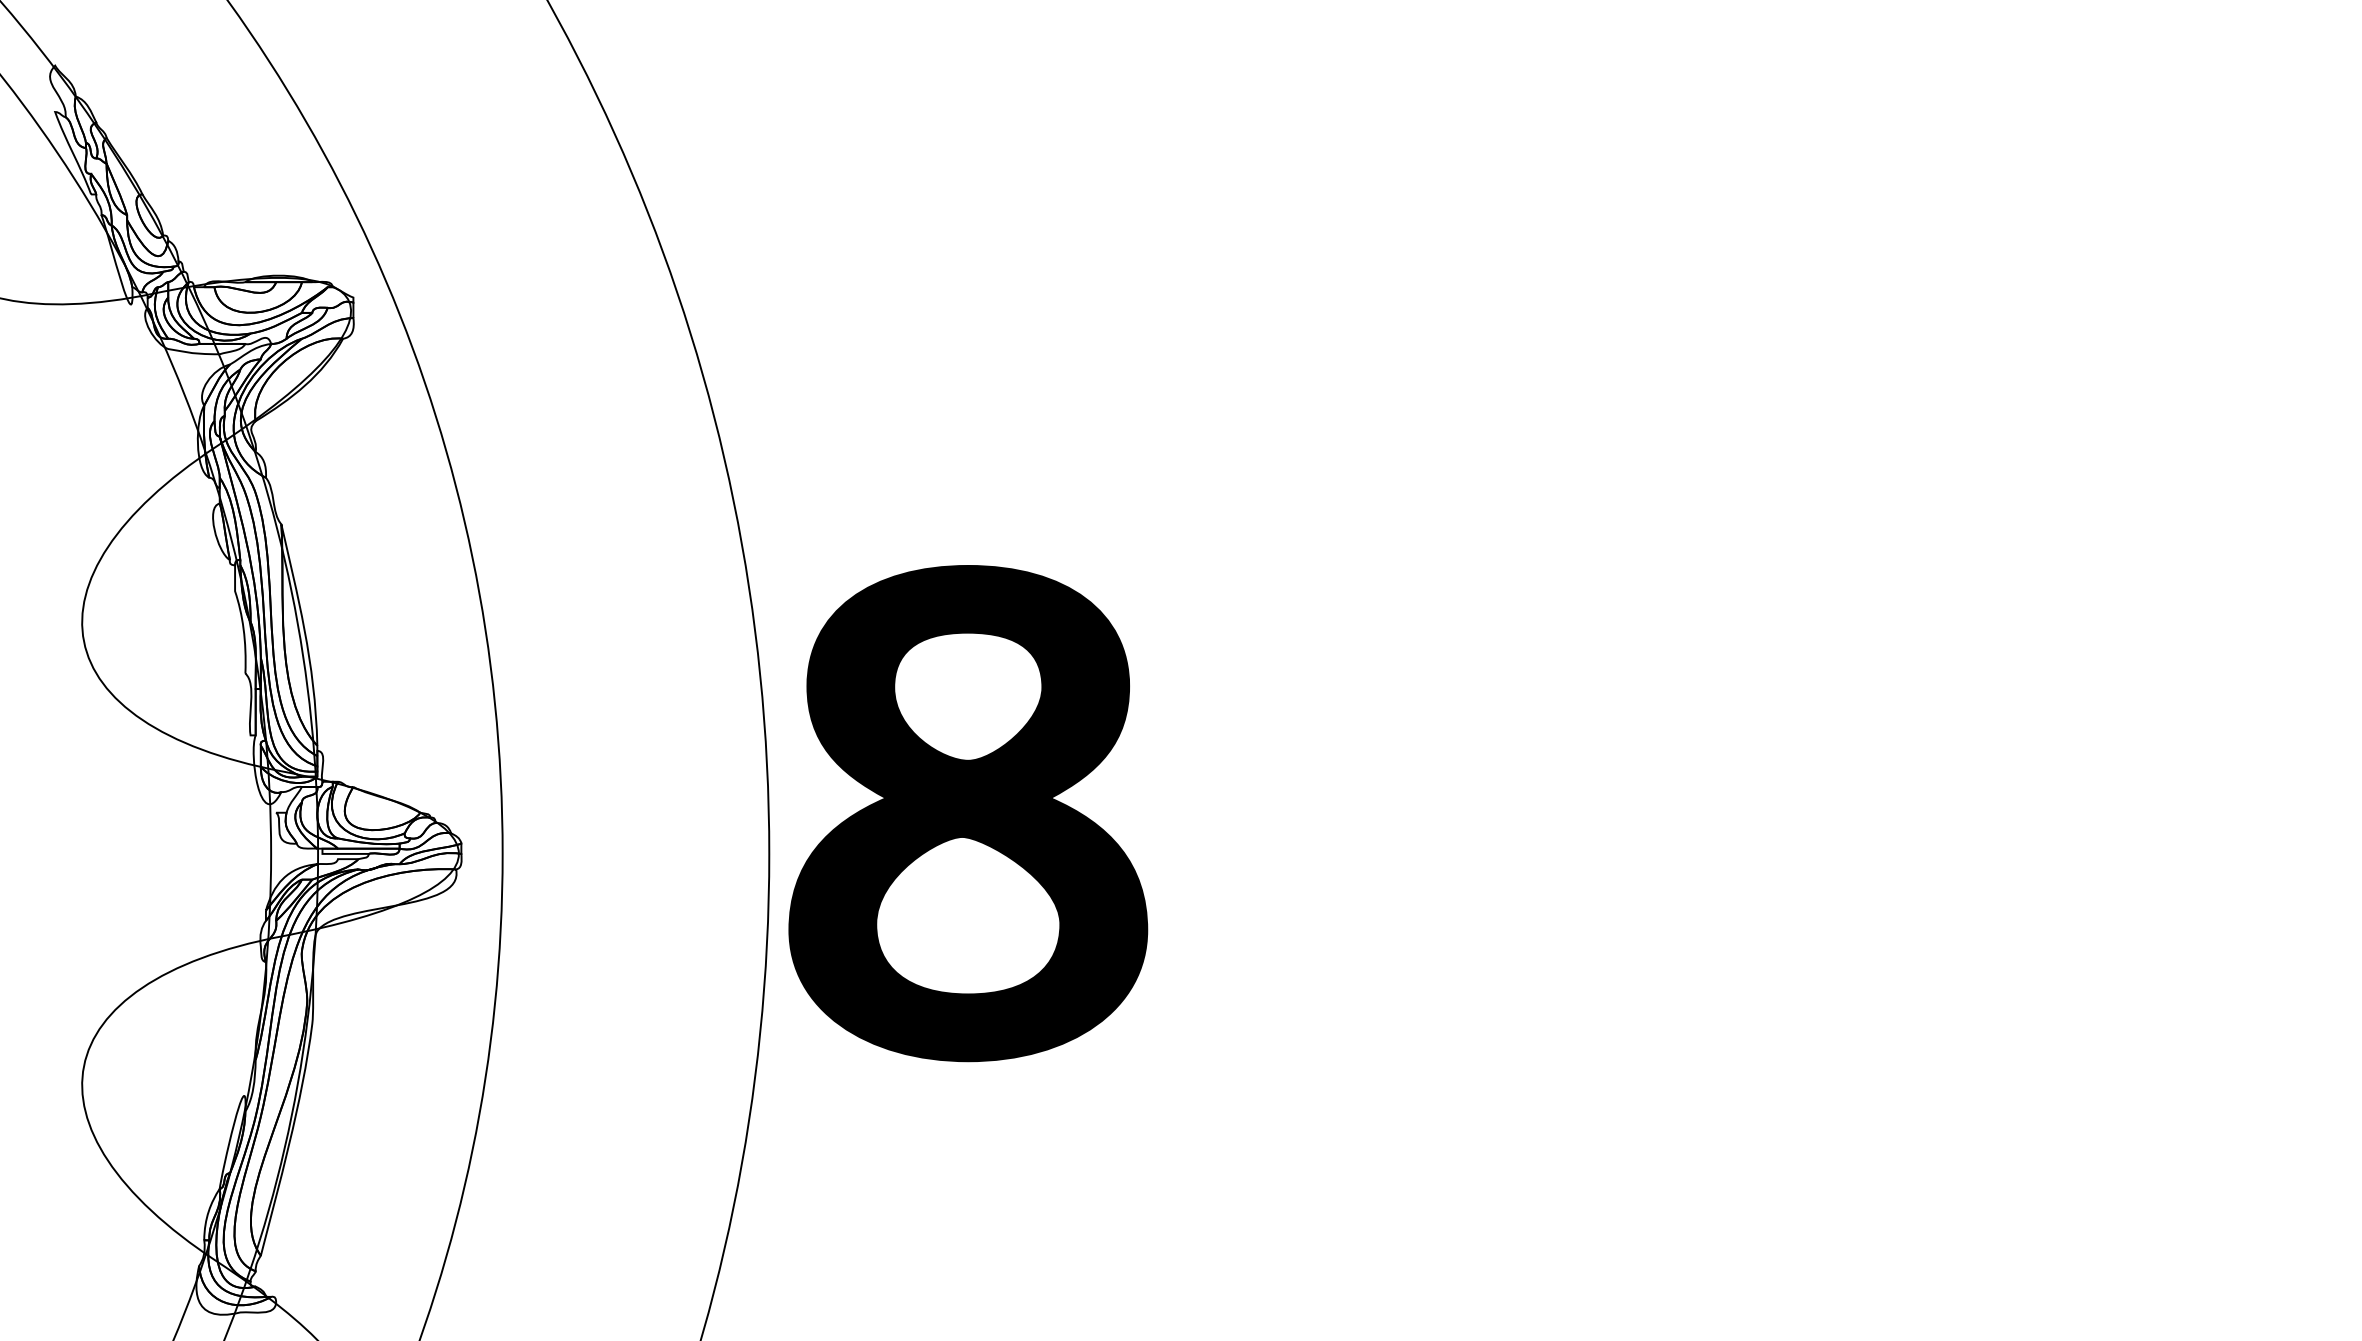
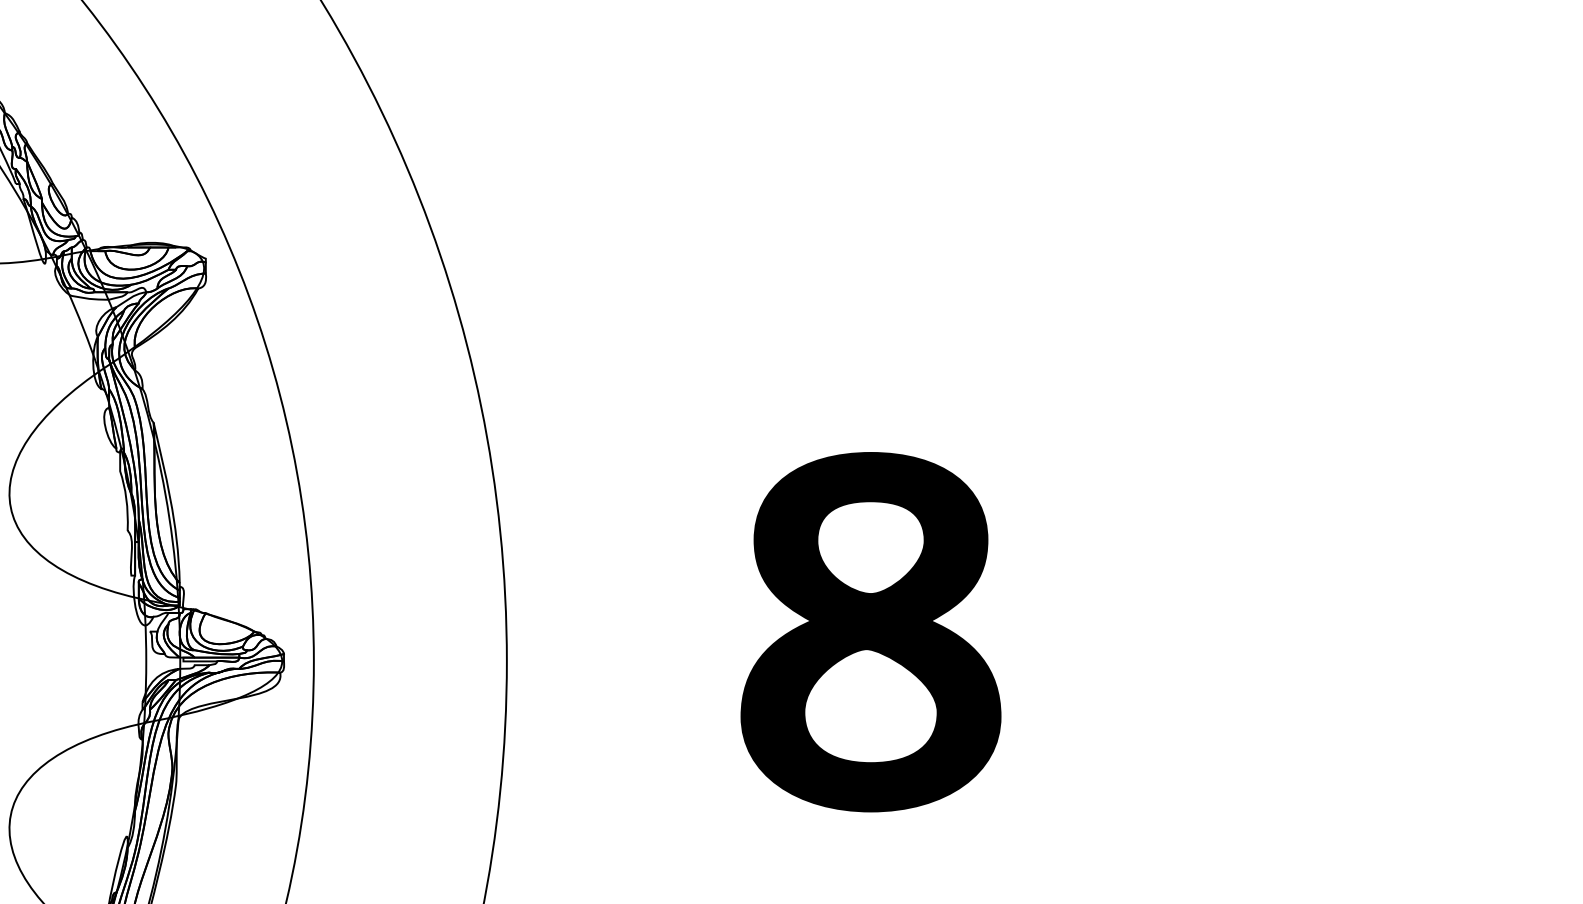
part: (968, 813) -> (871, 632), moved

